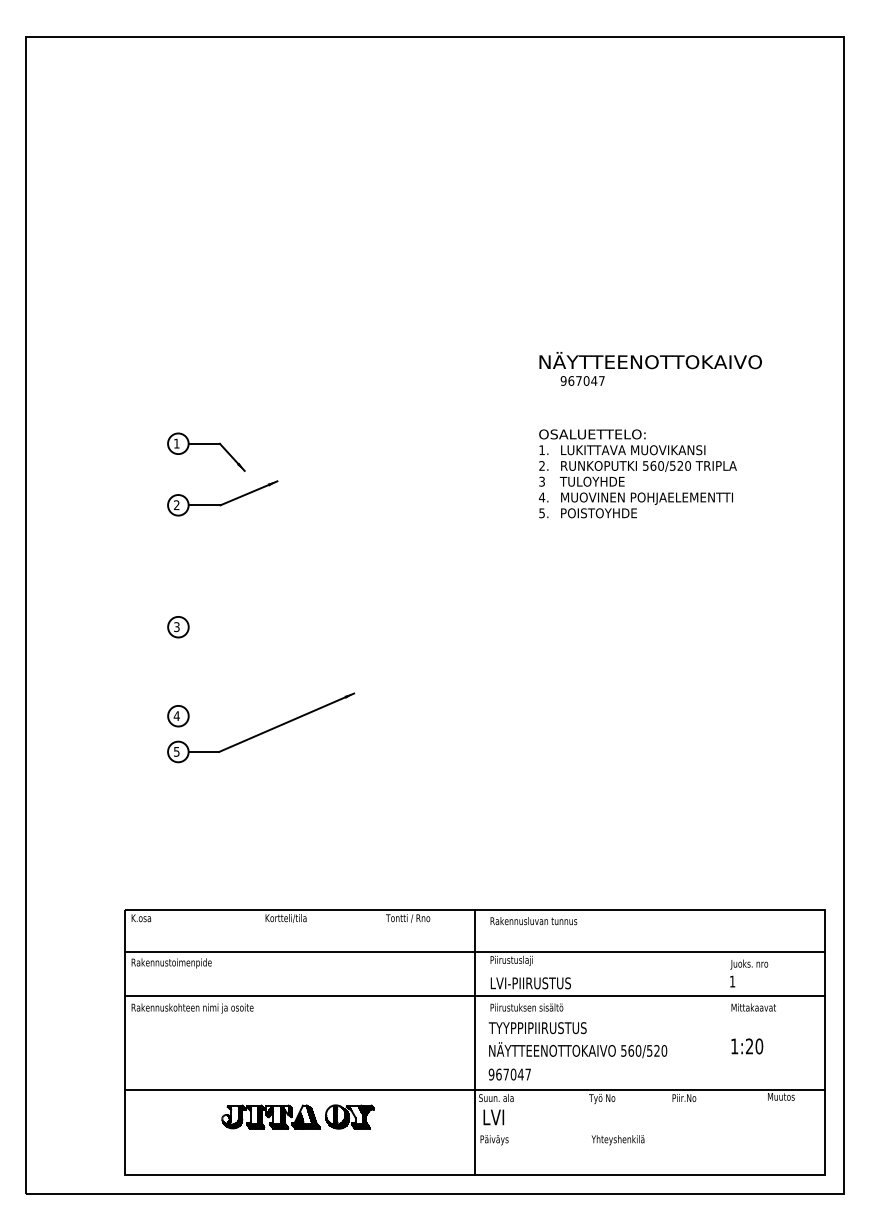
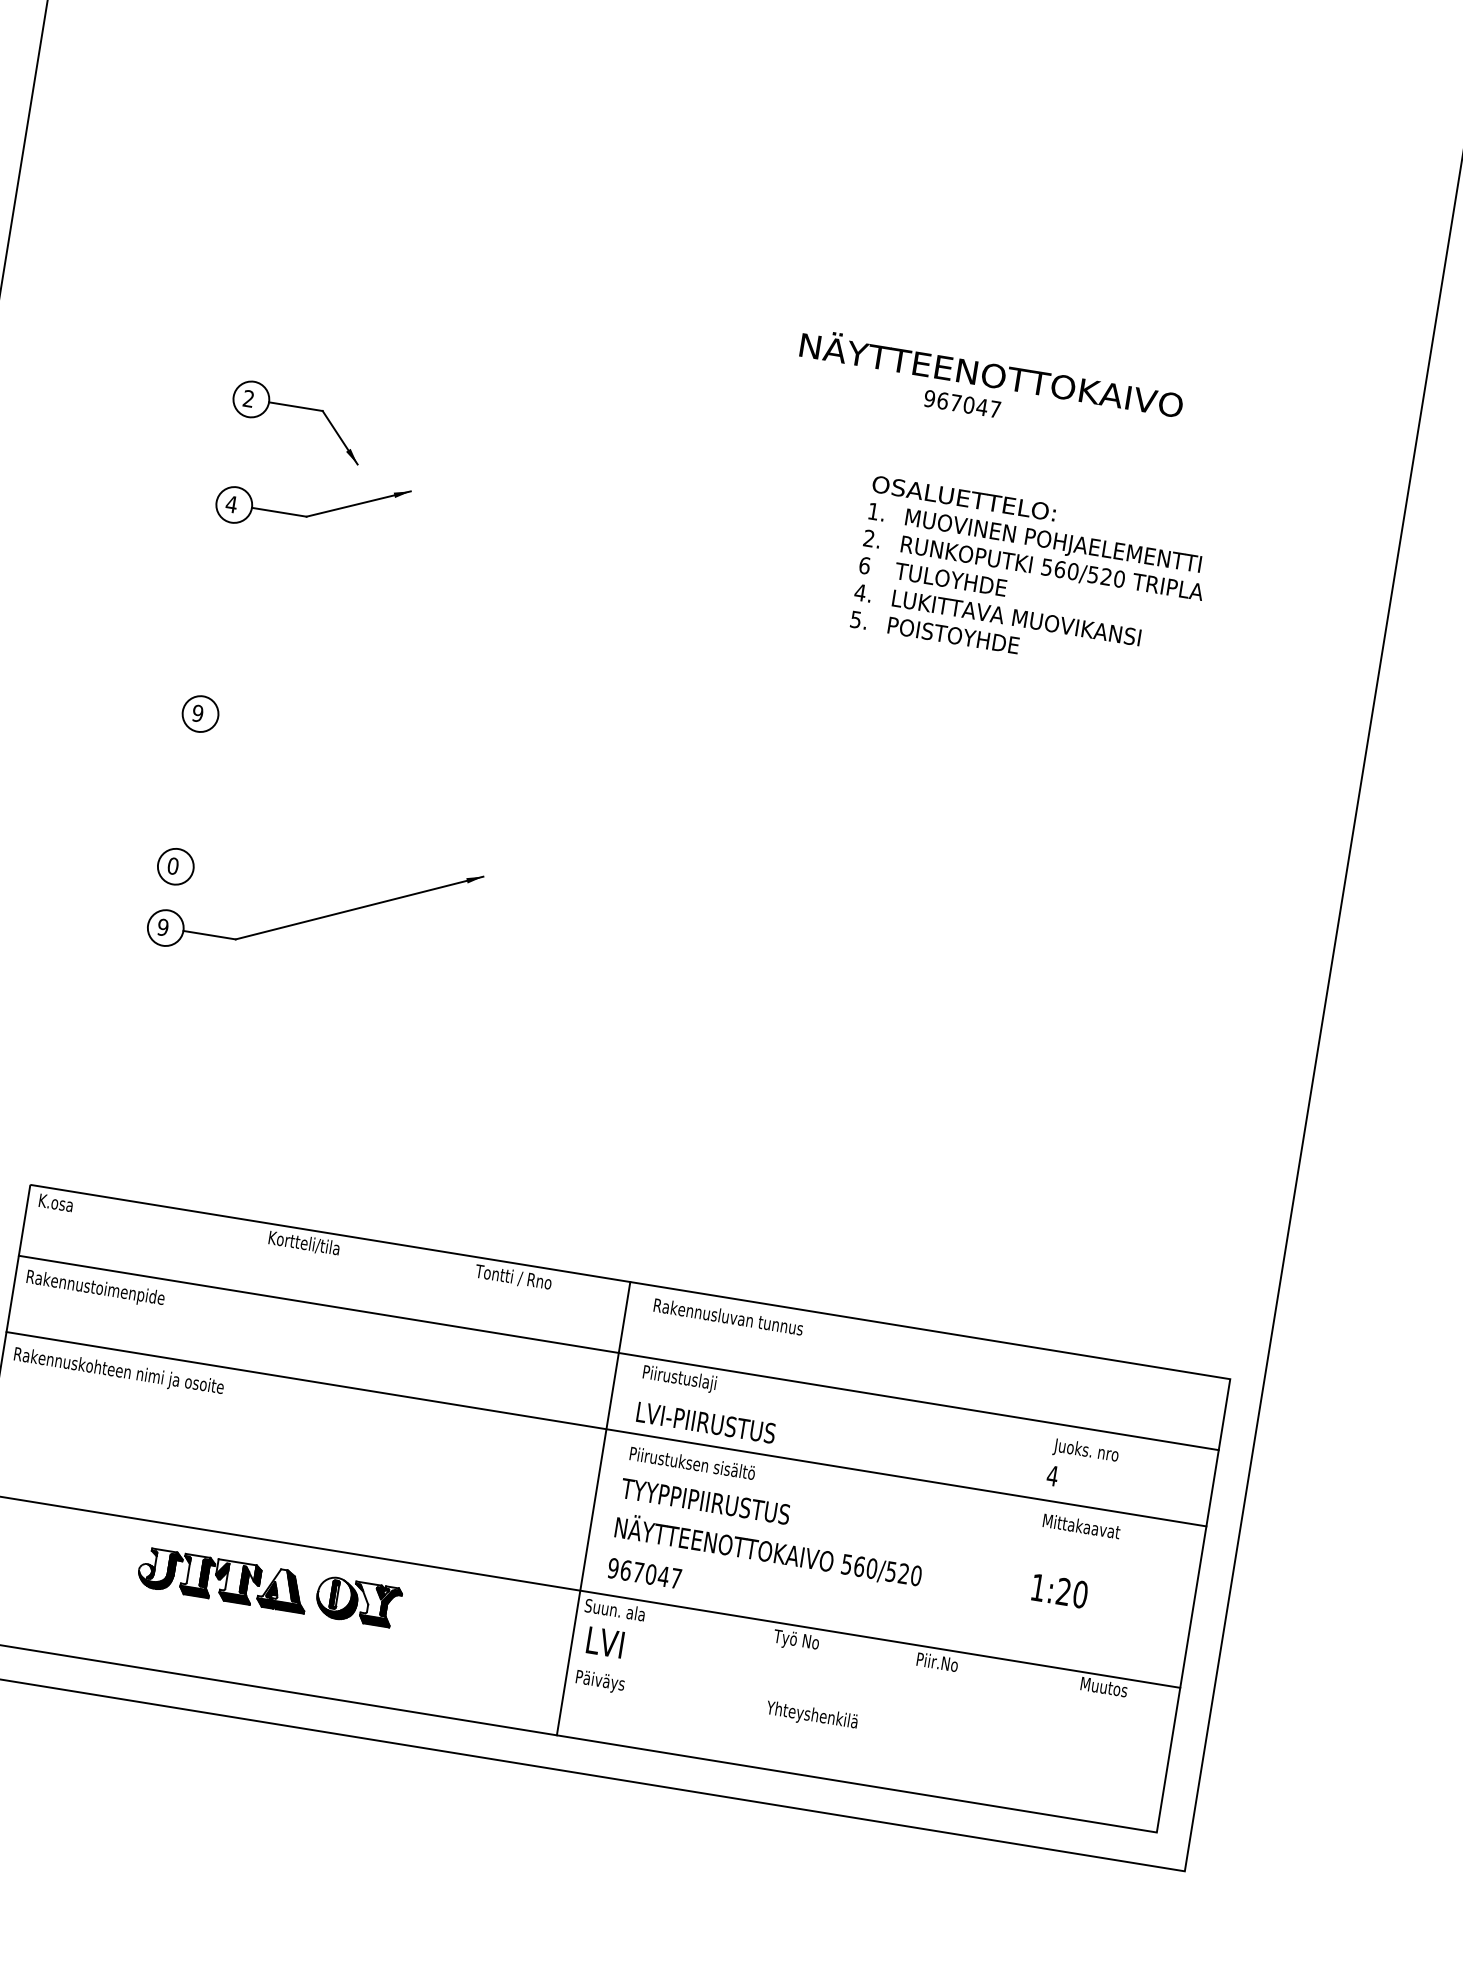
text: (650, 360) -> (991, 372), moved
text: (176, 443) -> (248, 398), 1 -> 2
text: (647, 451) -> (1053, 543), LUKITTAVA MUOVIKANSI -> MUOVINEN POHJAELEMENTTI
text: (542, 481) -> (865, 565), 3 -> 6
text: (647, 498) -> (1040, 623), MUOVINEN POHJAELEMENTTI -> LUKITTAVA MUOVIKANSI
text: (176, 505) -> (231, 504), 2 -> 4
text: (176, 626) -> (197, 712), 3 -> 9
text: (176, 716) -> (172, 866), 4 -> 0
text: (176, 751) -> (162, 926), 5 -> 9
text: (732, 981) -> (1052, 1475), 1 -> 4

